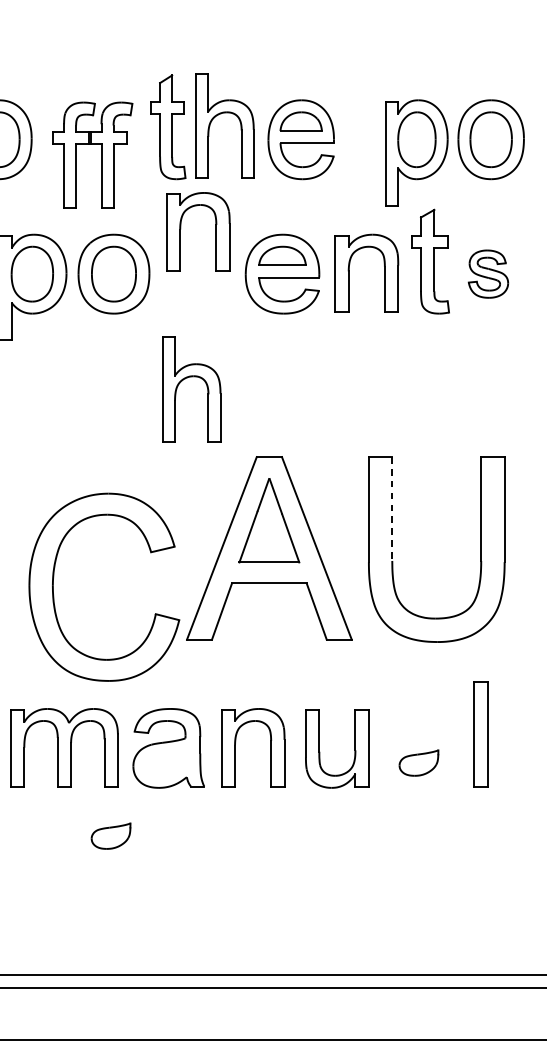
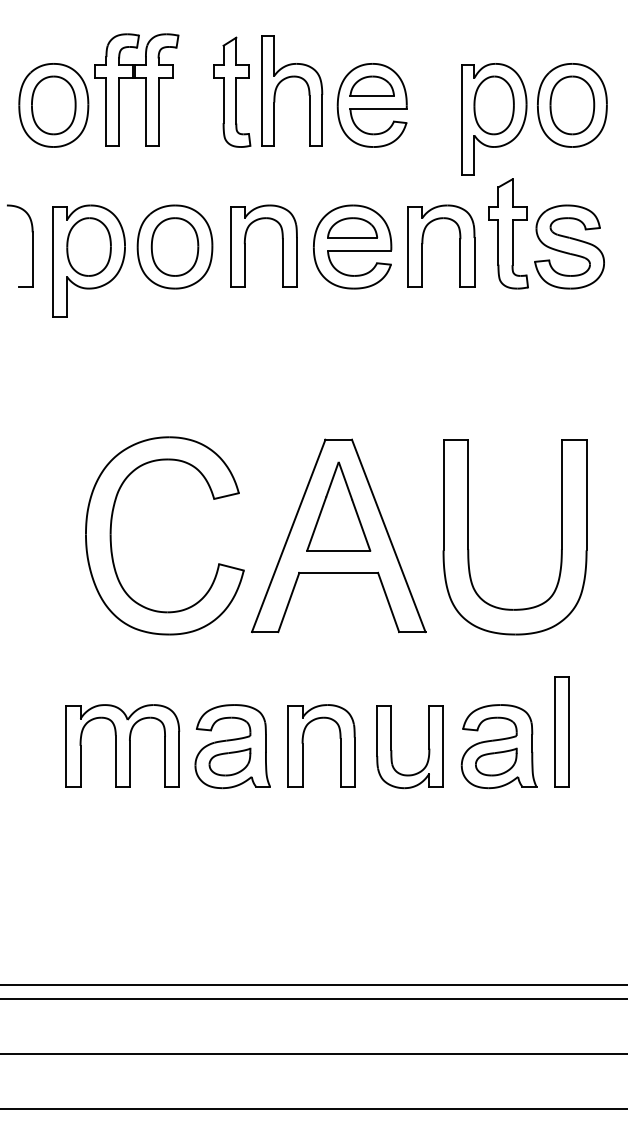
part: (101, 154) -> (145, 89), moved
part: (180, 230) -> (245, 245), moved
part: (488, 273) -> (569, 246), size x1.67
part: (186, 379) -> (251, 357), removed
line: (392, 509) -> (468, 494), dashed -> solid
part: (53, 586) -> (111, 535), moved
part: (421, 748) -> (498, 746), added
part: (110, 835) -> (229, 761), moved

